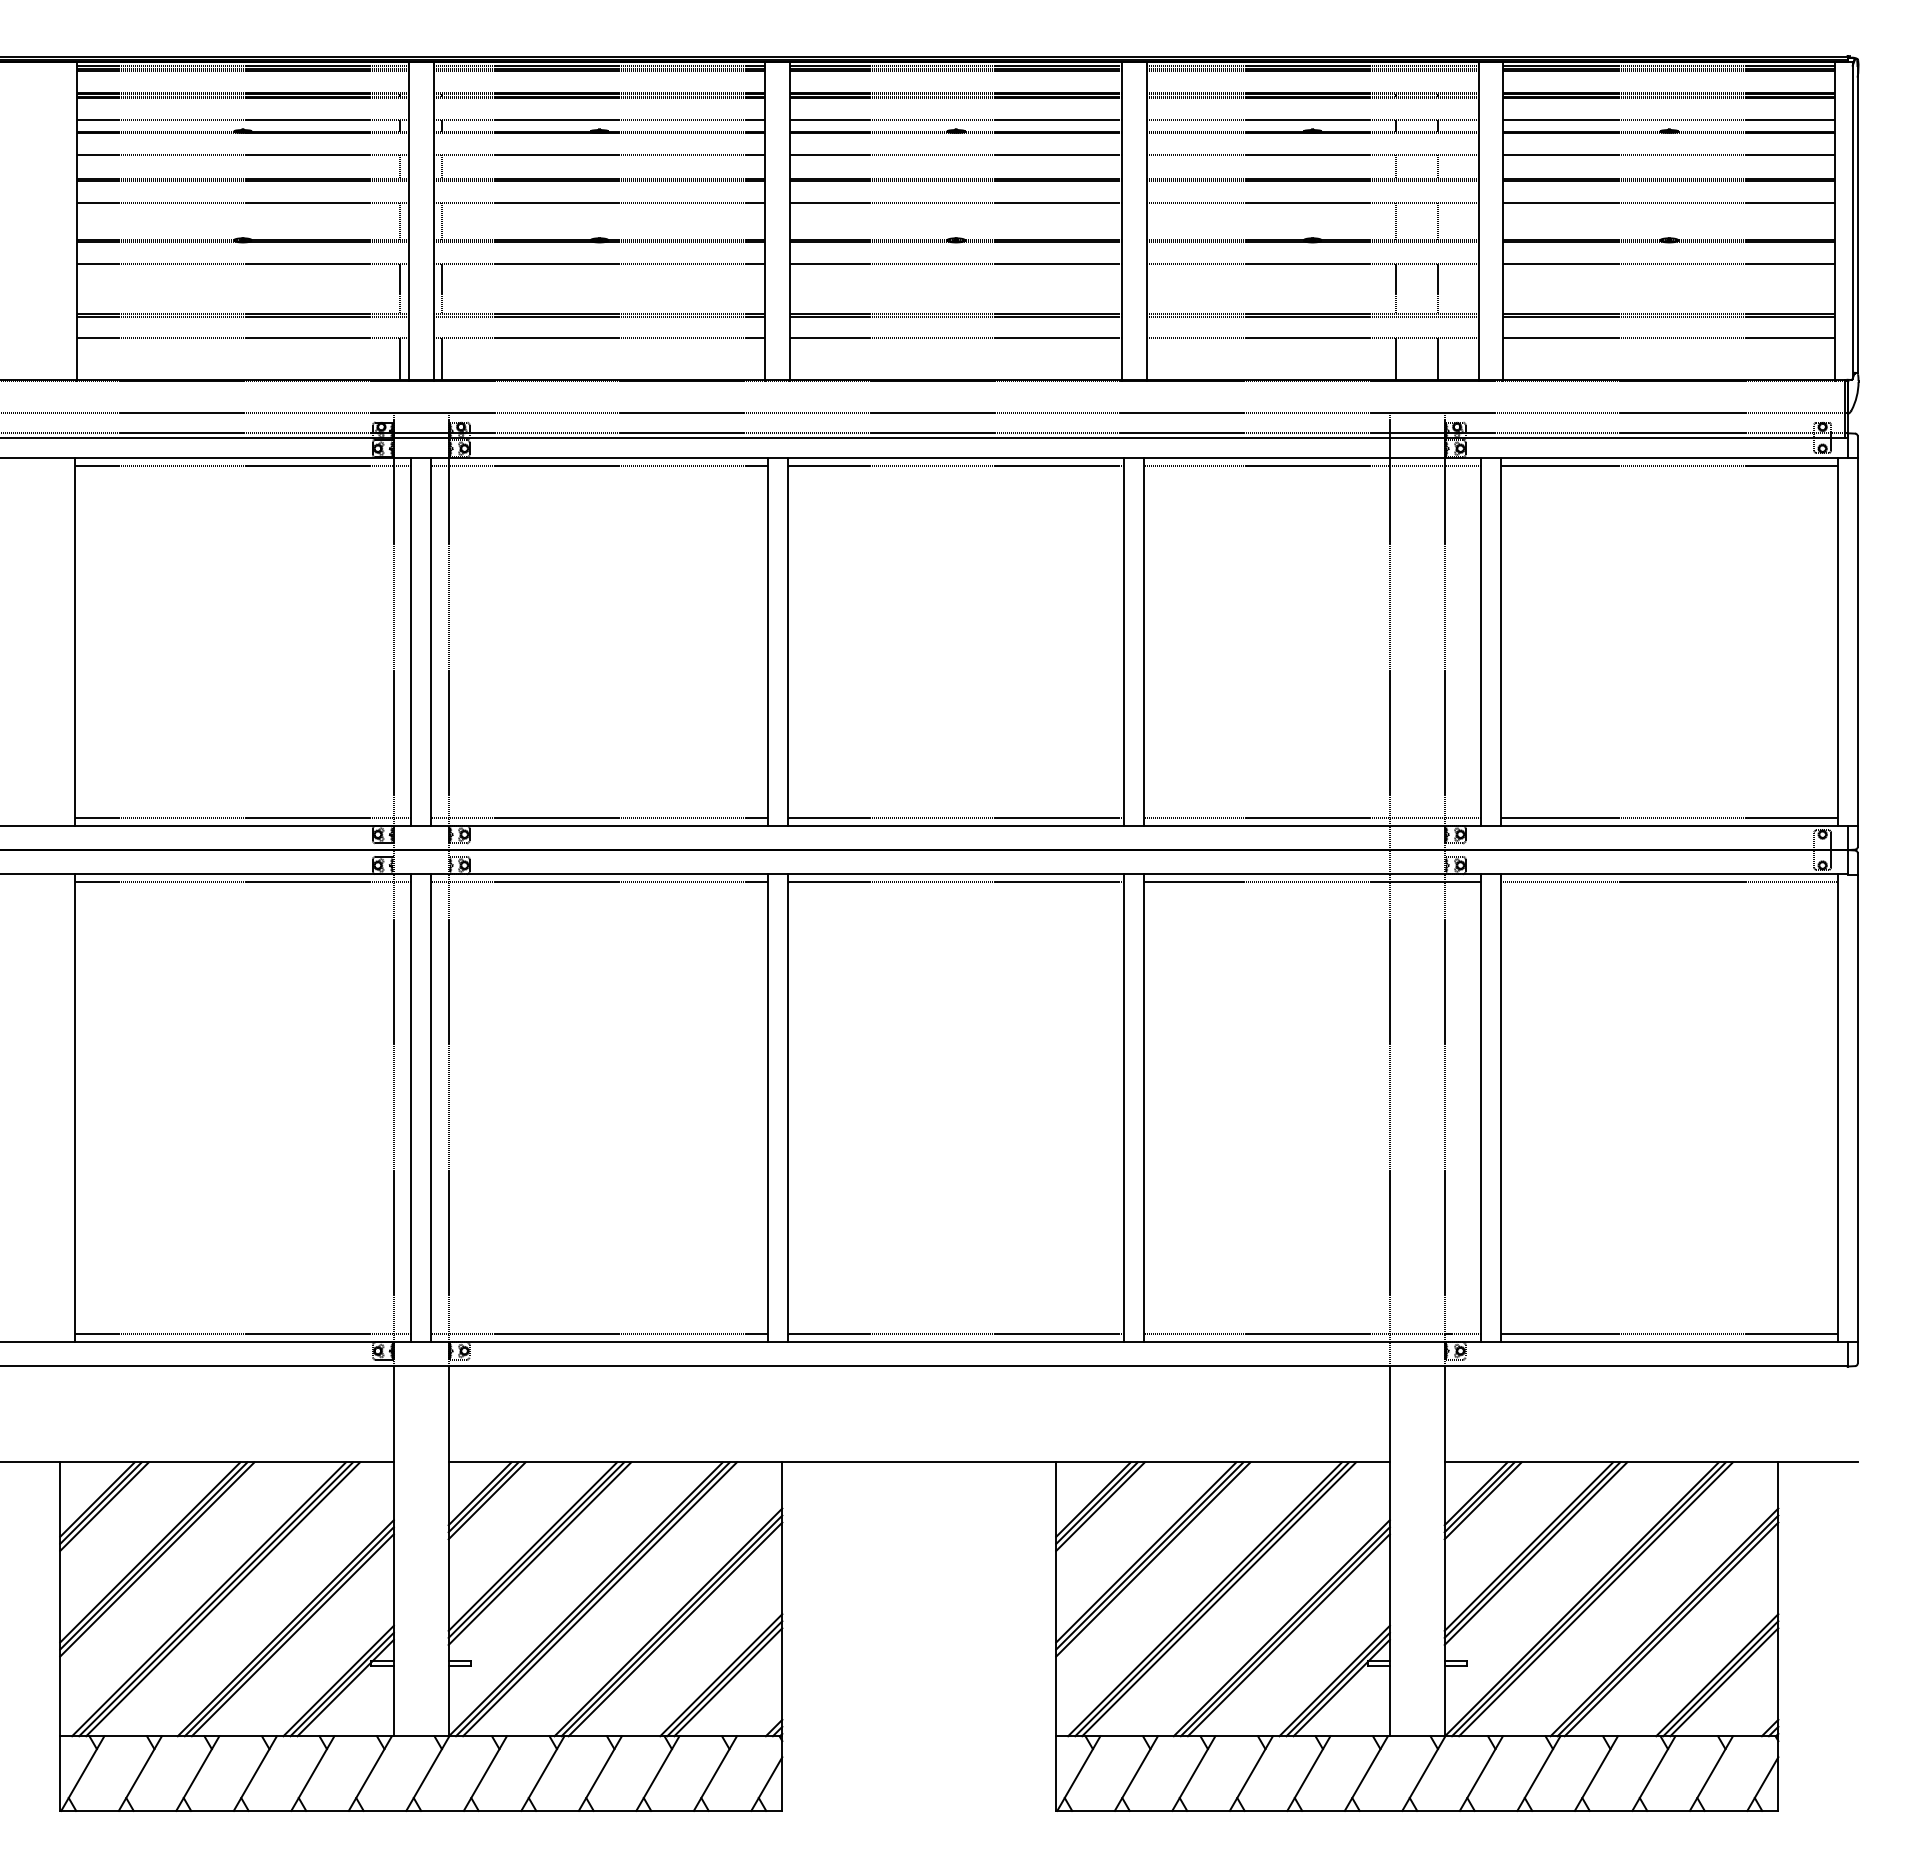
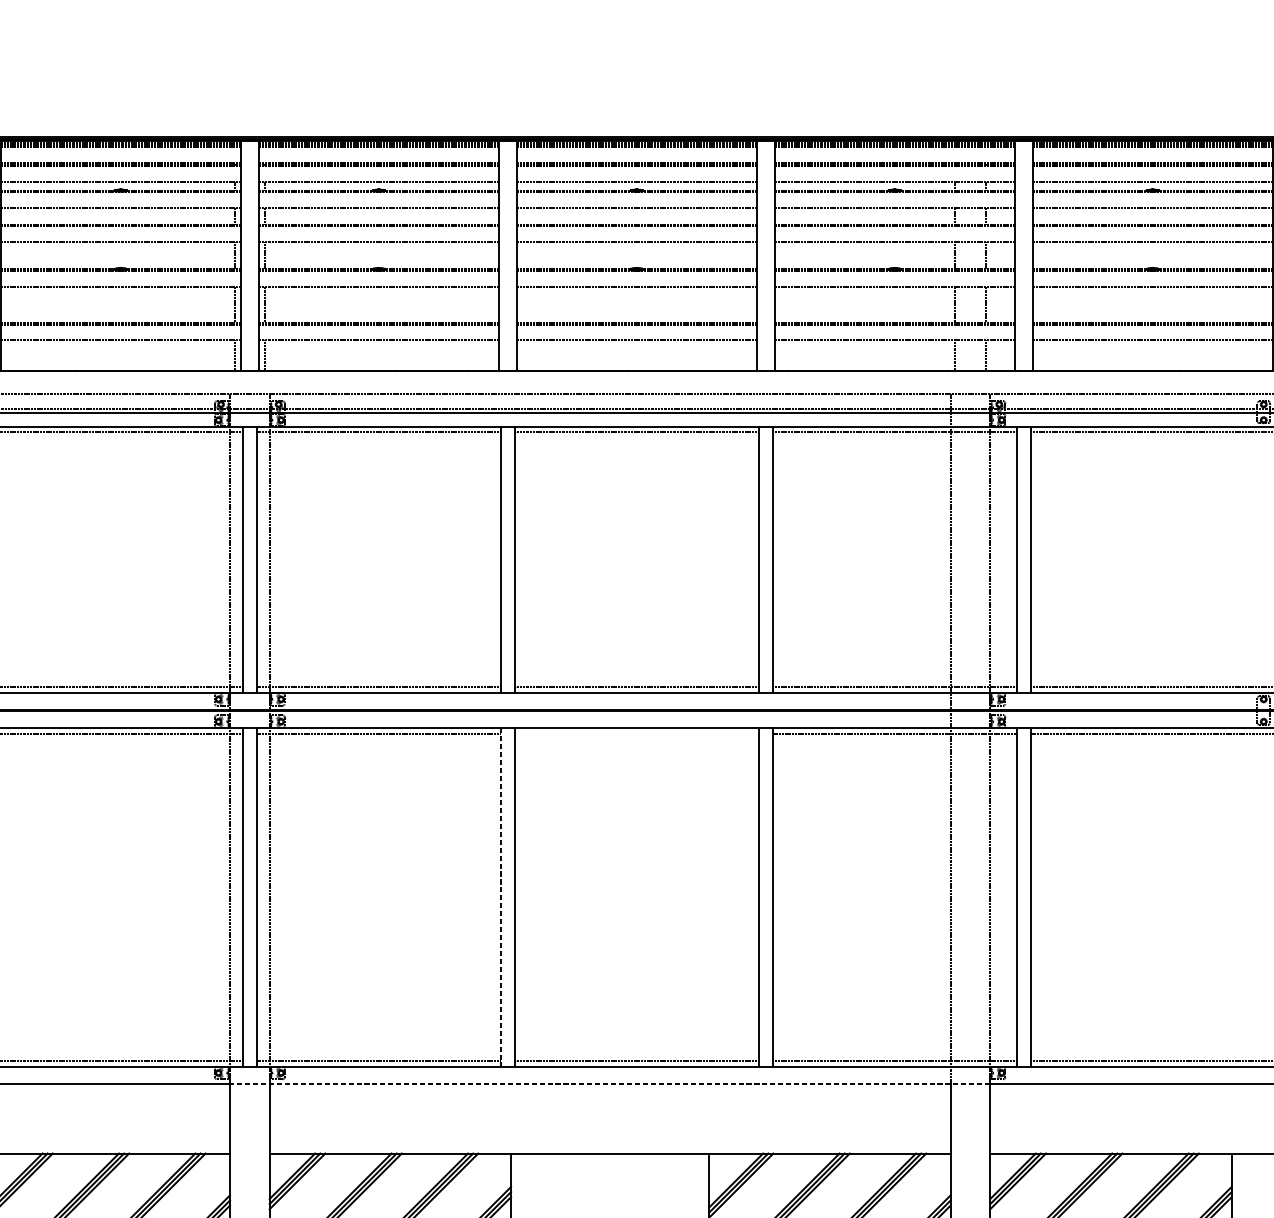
line: (955, 882) -> (636, 734), removed
line: (767, 1108) -> (500, 897), solid -> dashed
line: (918, 1366) -> (609, 1084), solid -> dashed

